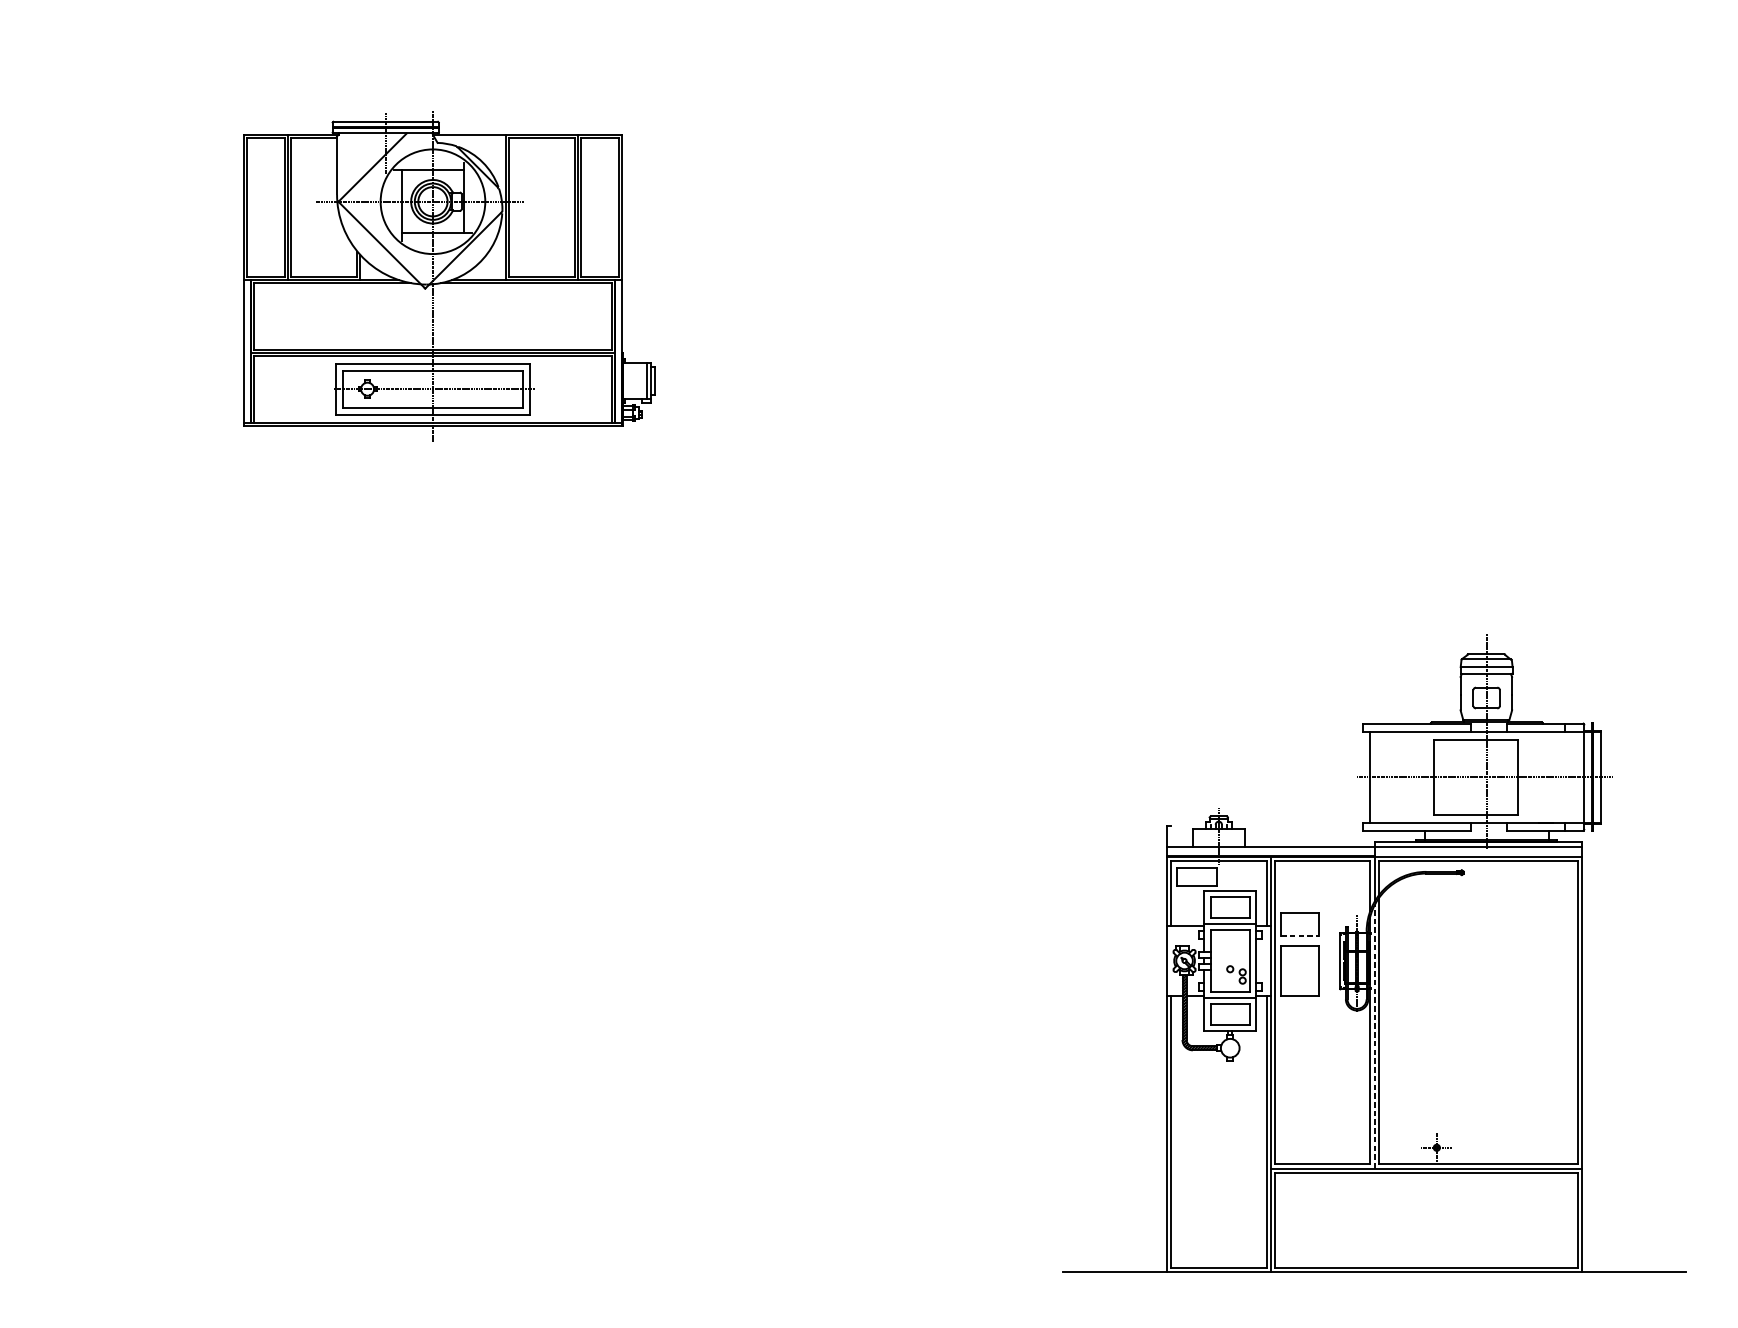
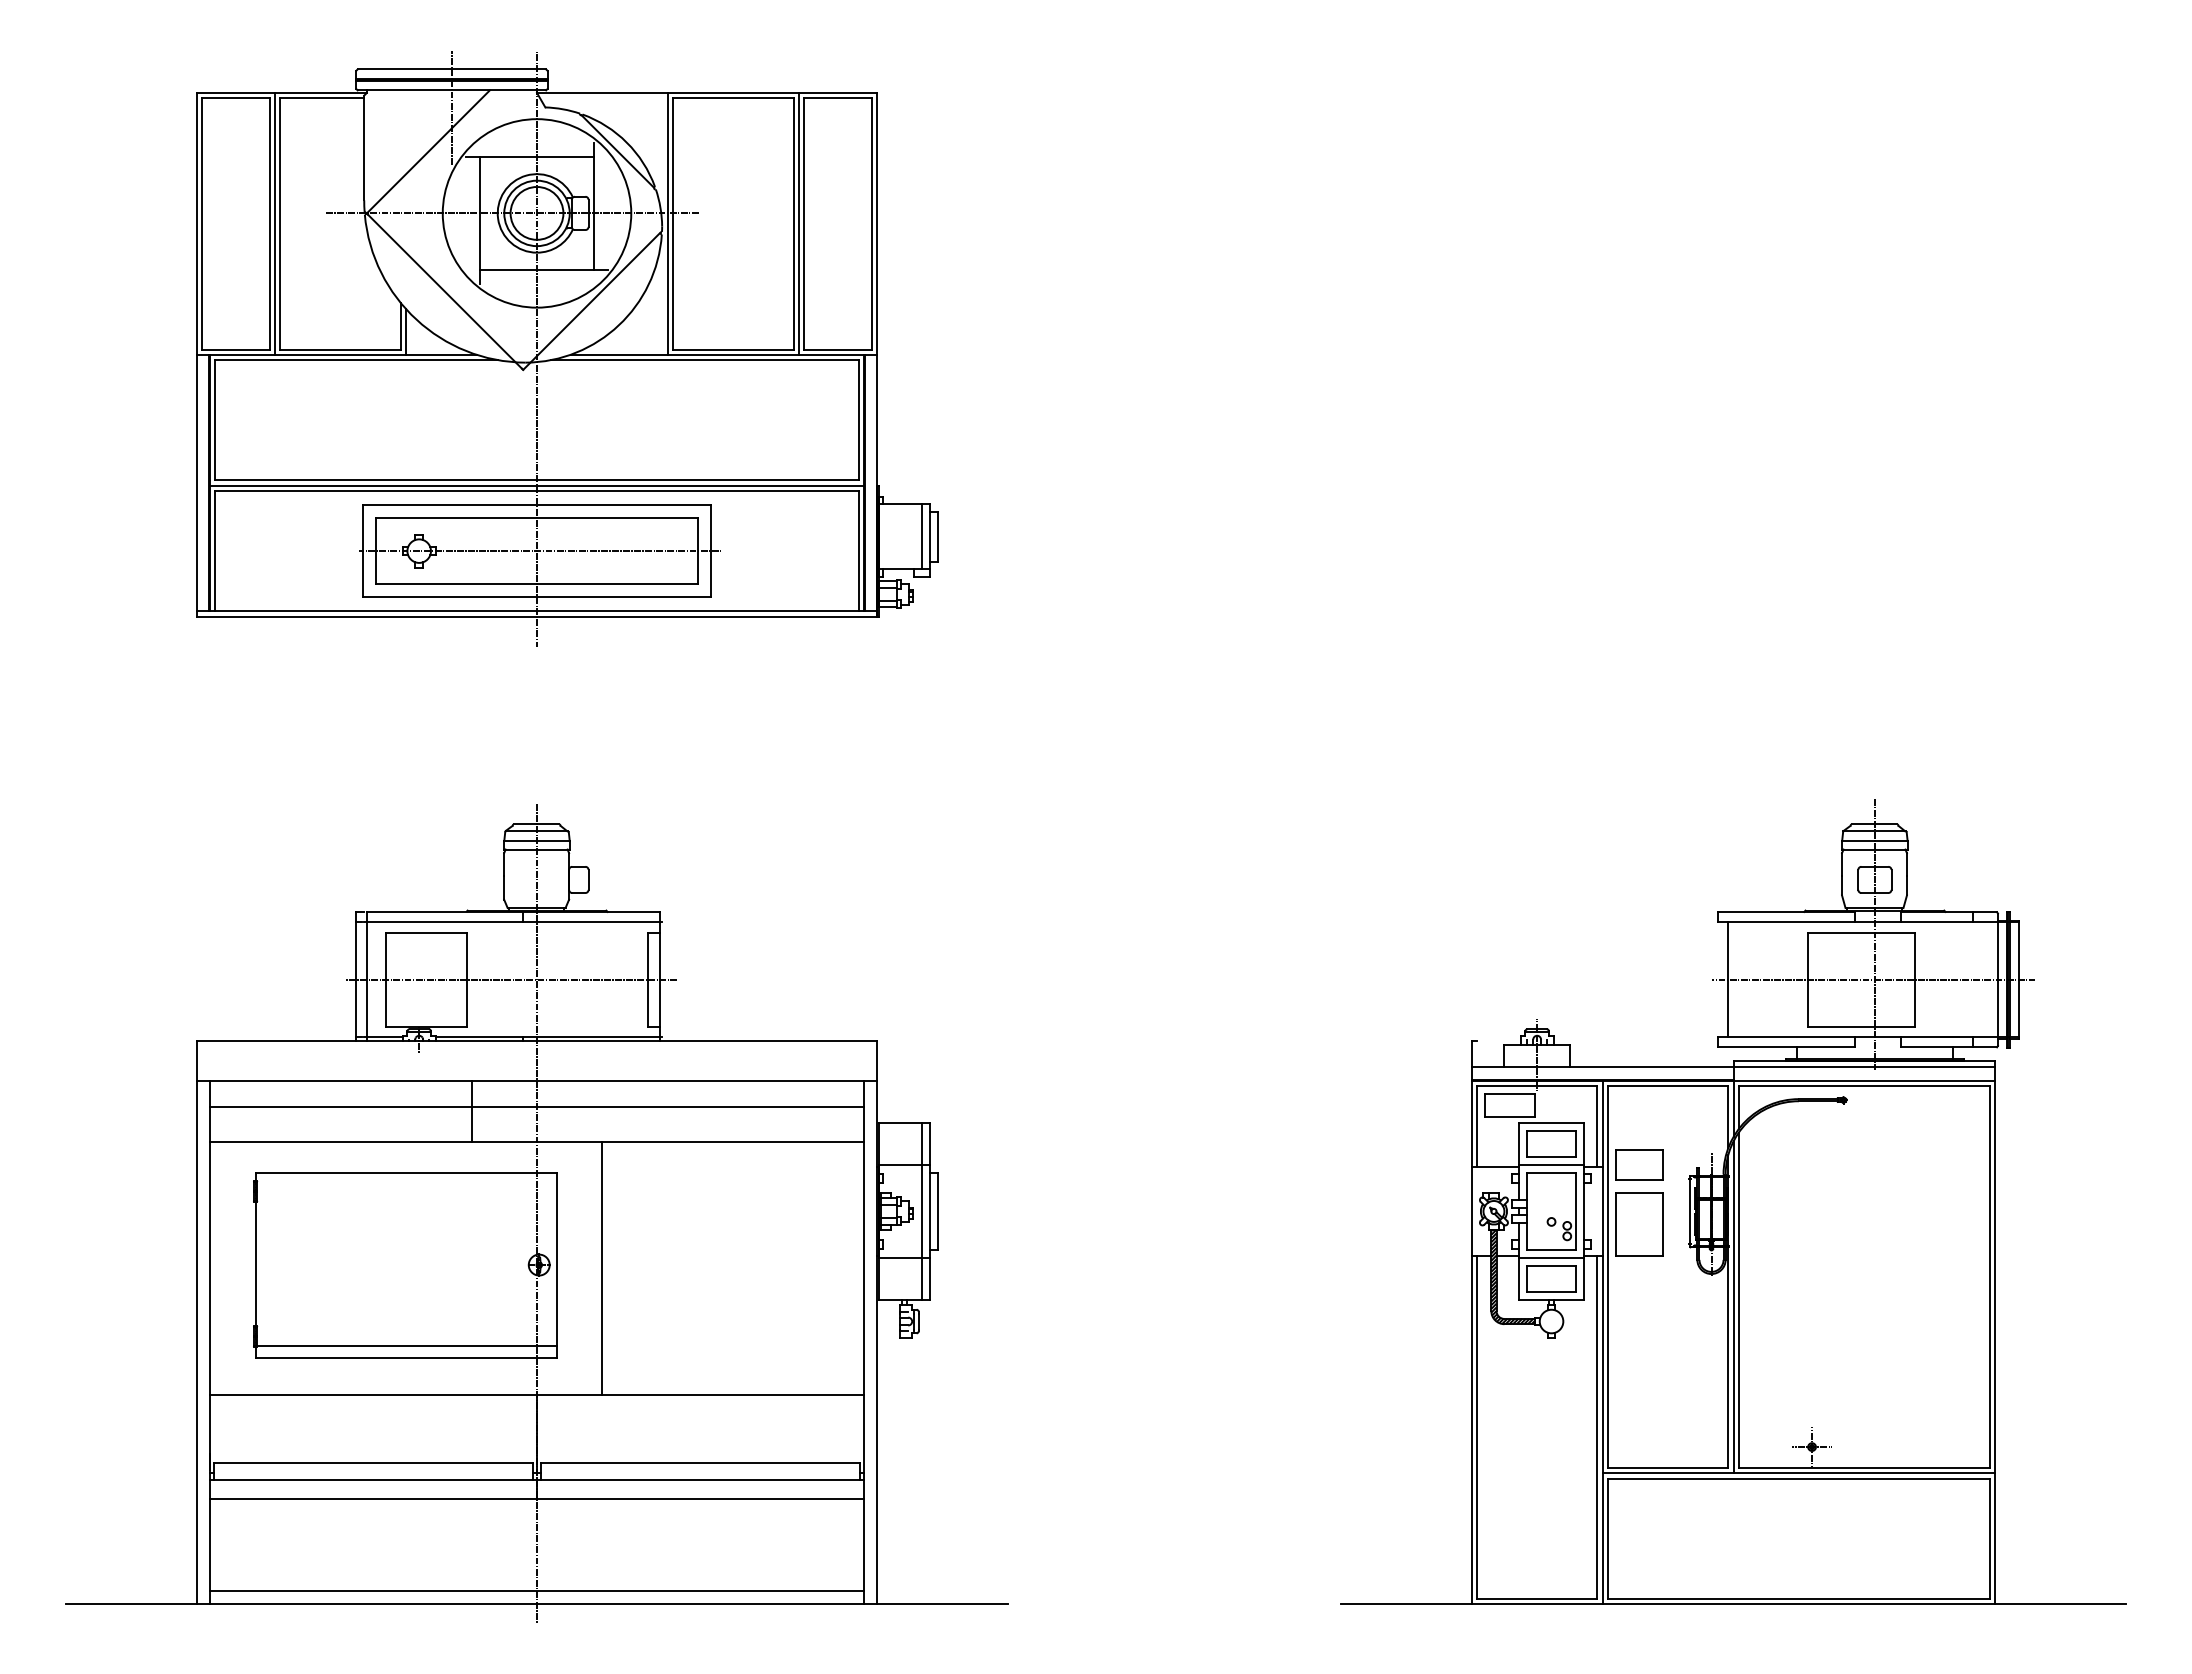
part: (449, 276) -> (567, 348), size x1.43
line: (1299, 936) -> (1639, 1180), dashed -> solid
part: (425, 962) -> (536, 1213), added
line: (1374, 1037) -> (1733, 1307), dashed -> solid

